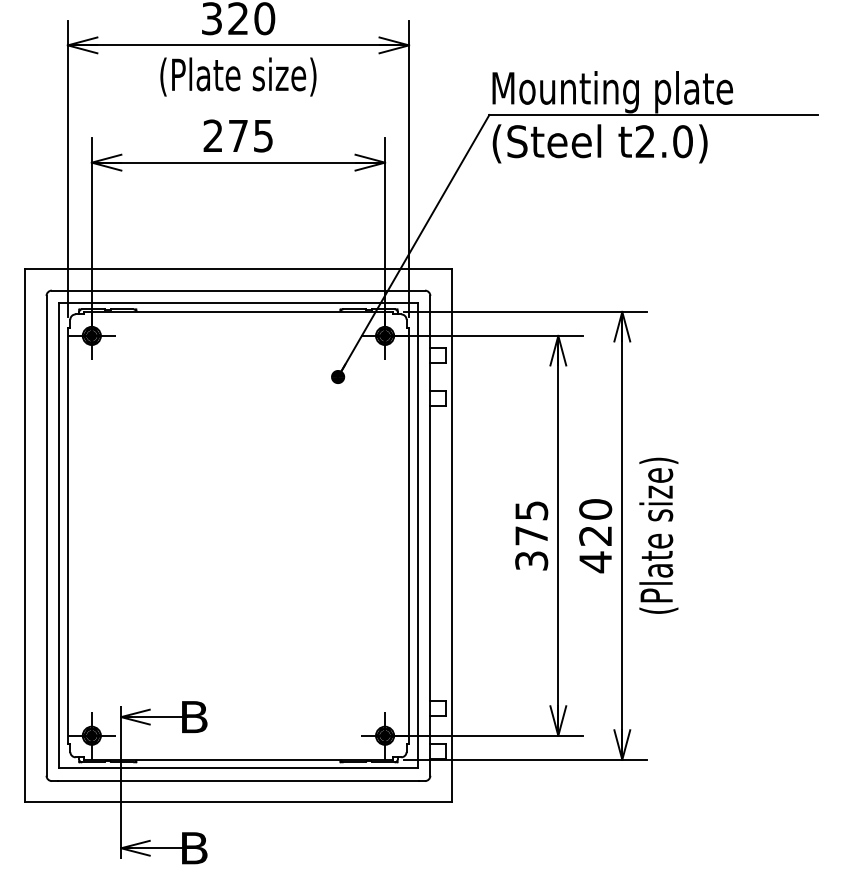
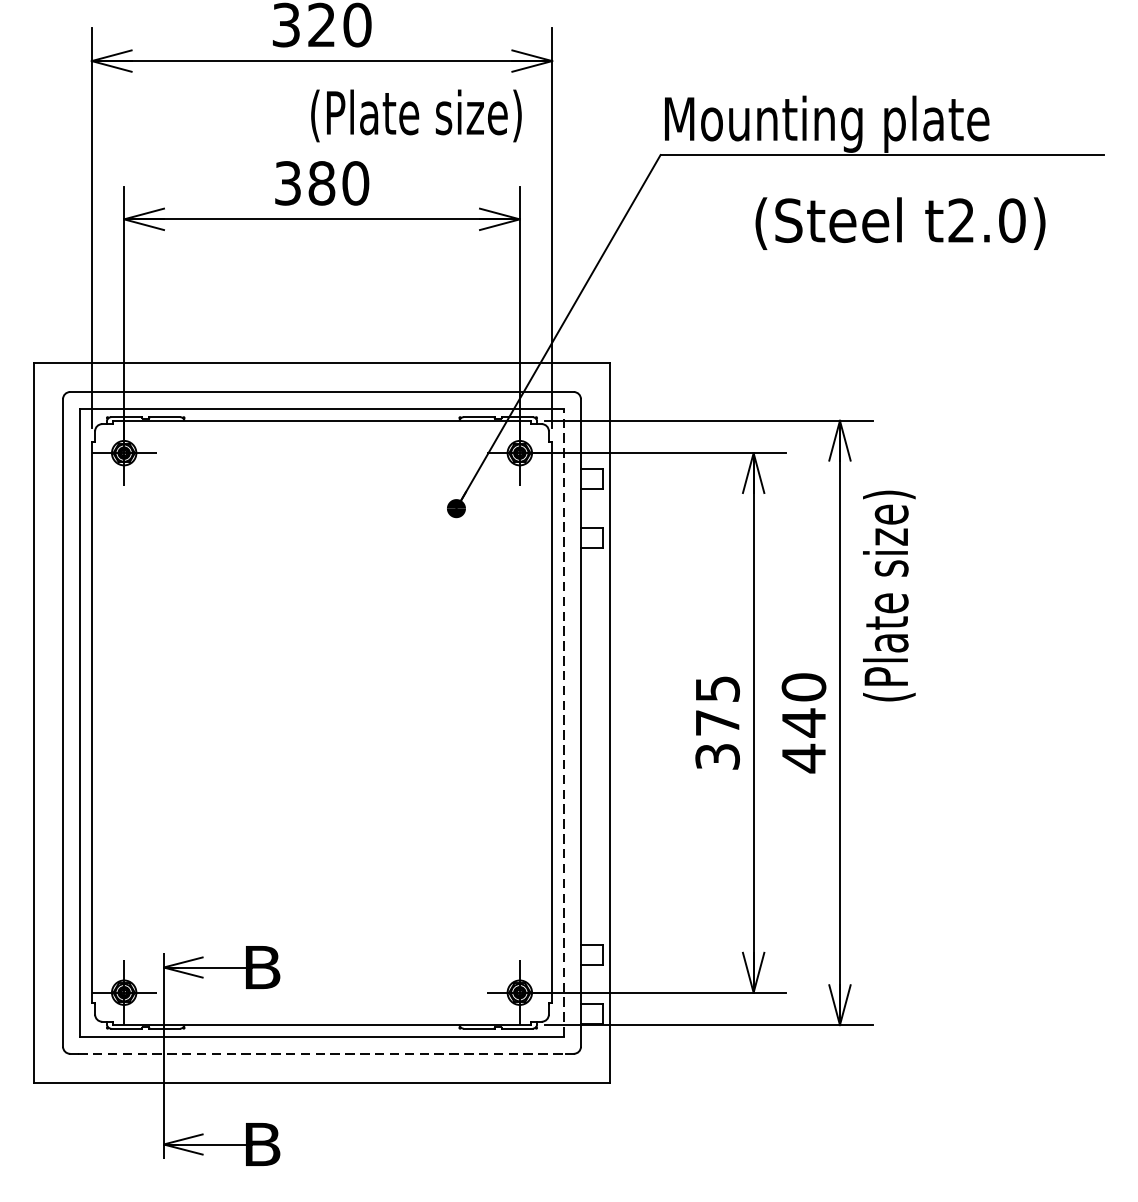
text: (238, 76) -> (416, 115), moved
text: (238, 135) -> (322, 182), 275 -> 380
text: (599, 143) -> (899, 223), moved
line: (417, 535) -> (563, 722), solid -> dashed
text: (595, 535) -> (803, 722), 420 -> 440
text: (658, 535) -> (888, 595), moved
line: (238, 781) -> (322, 1054), solid -> dashed

